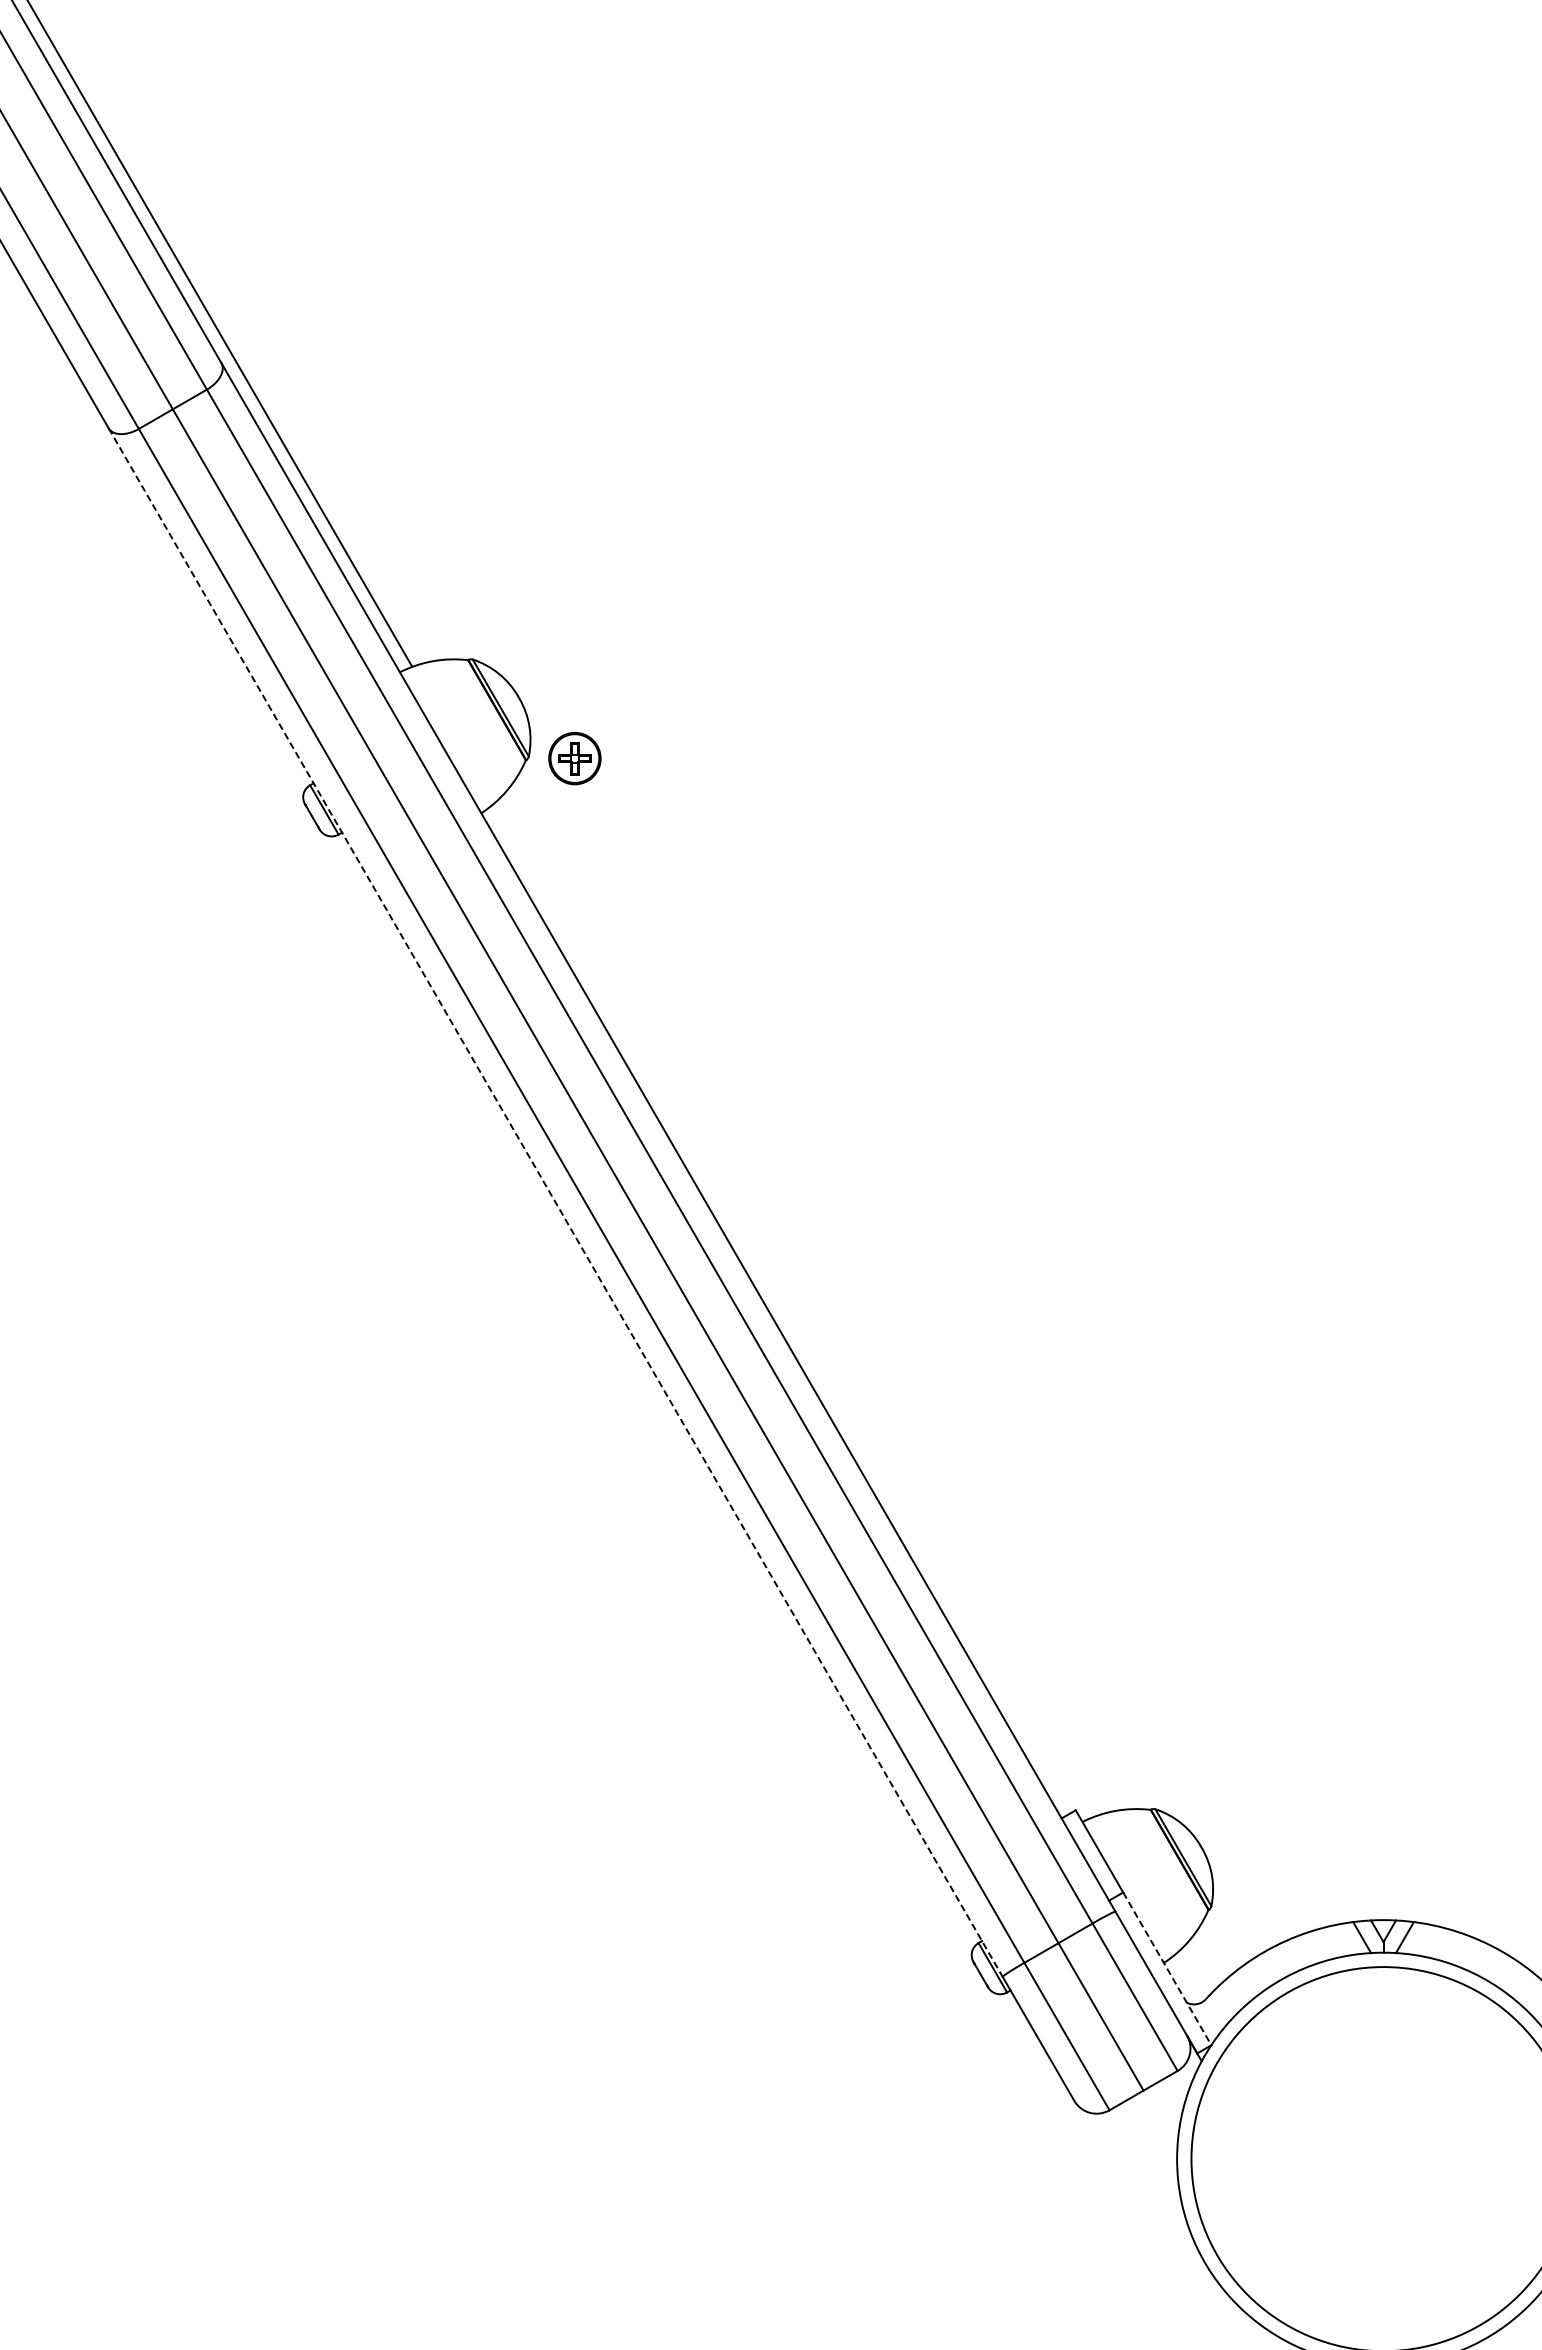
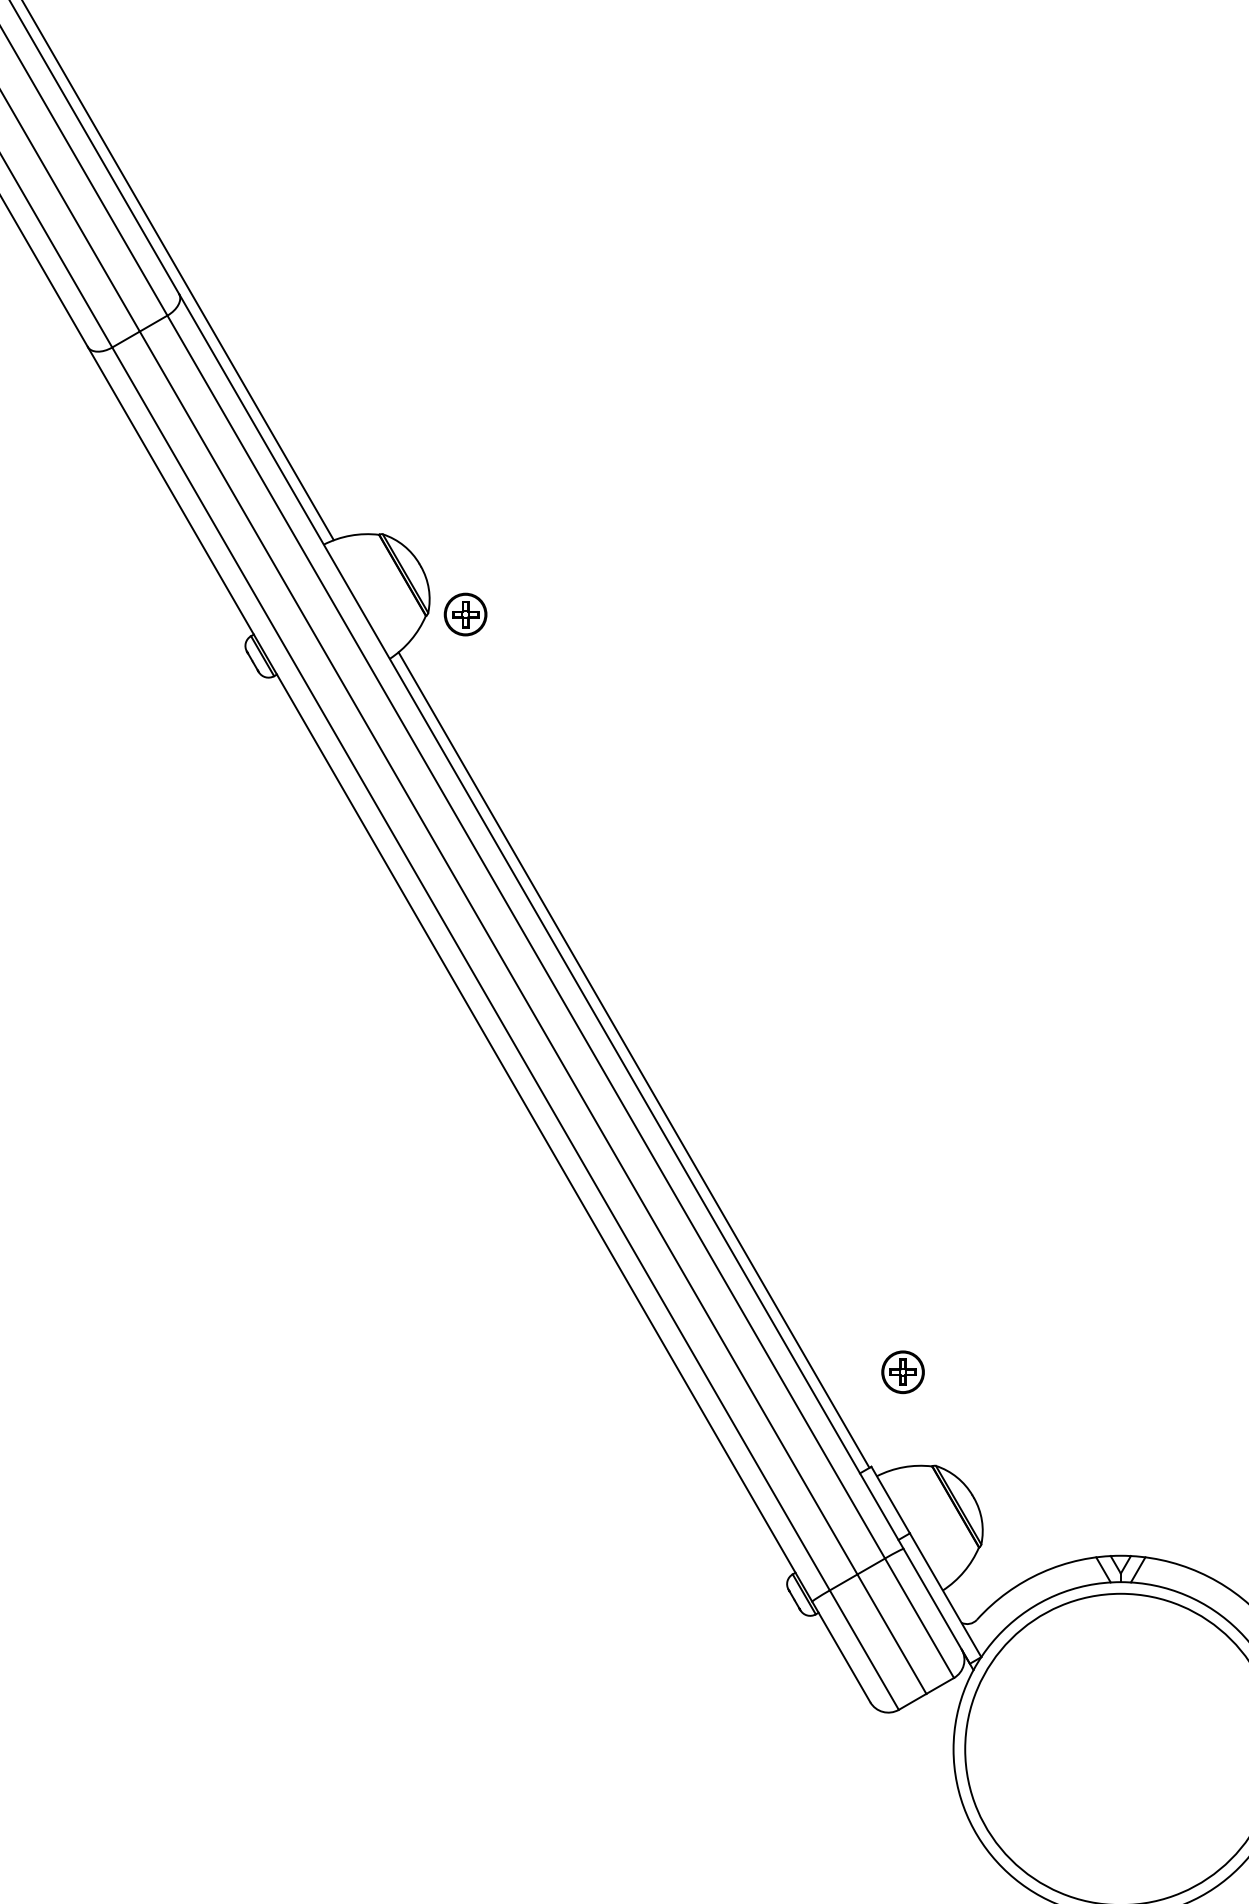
line: (555, 1202) -> (449, 974), dashed -> solid
line: (782, 1308) -> (633, 1060), added
part: (1114, 1693) -> (902, 1372), added
line: (1167, 1969) -> (945, 1595), dashed -> solid

